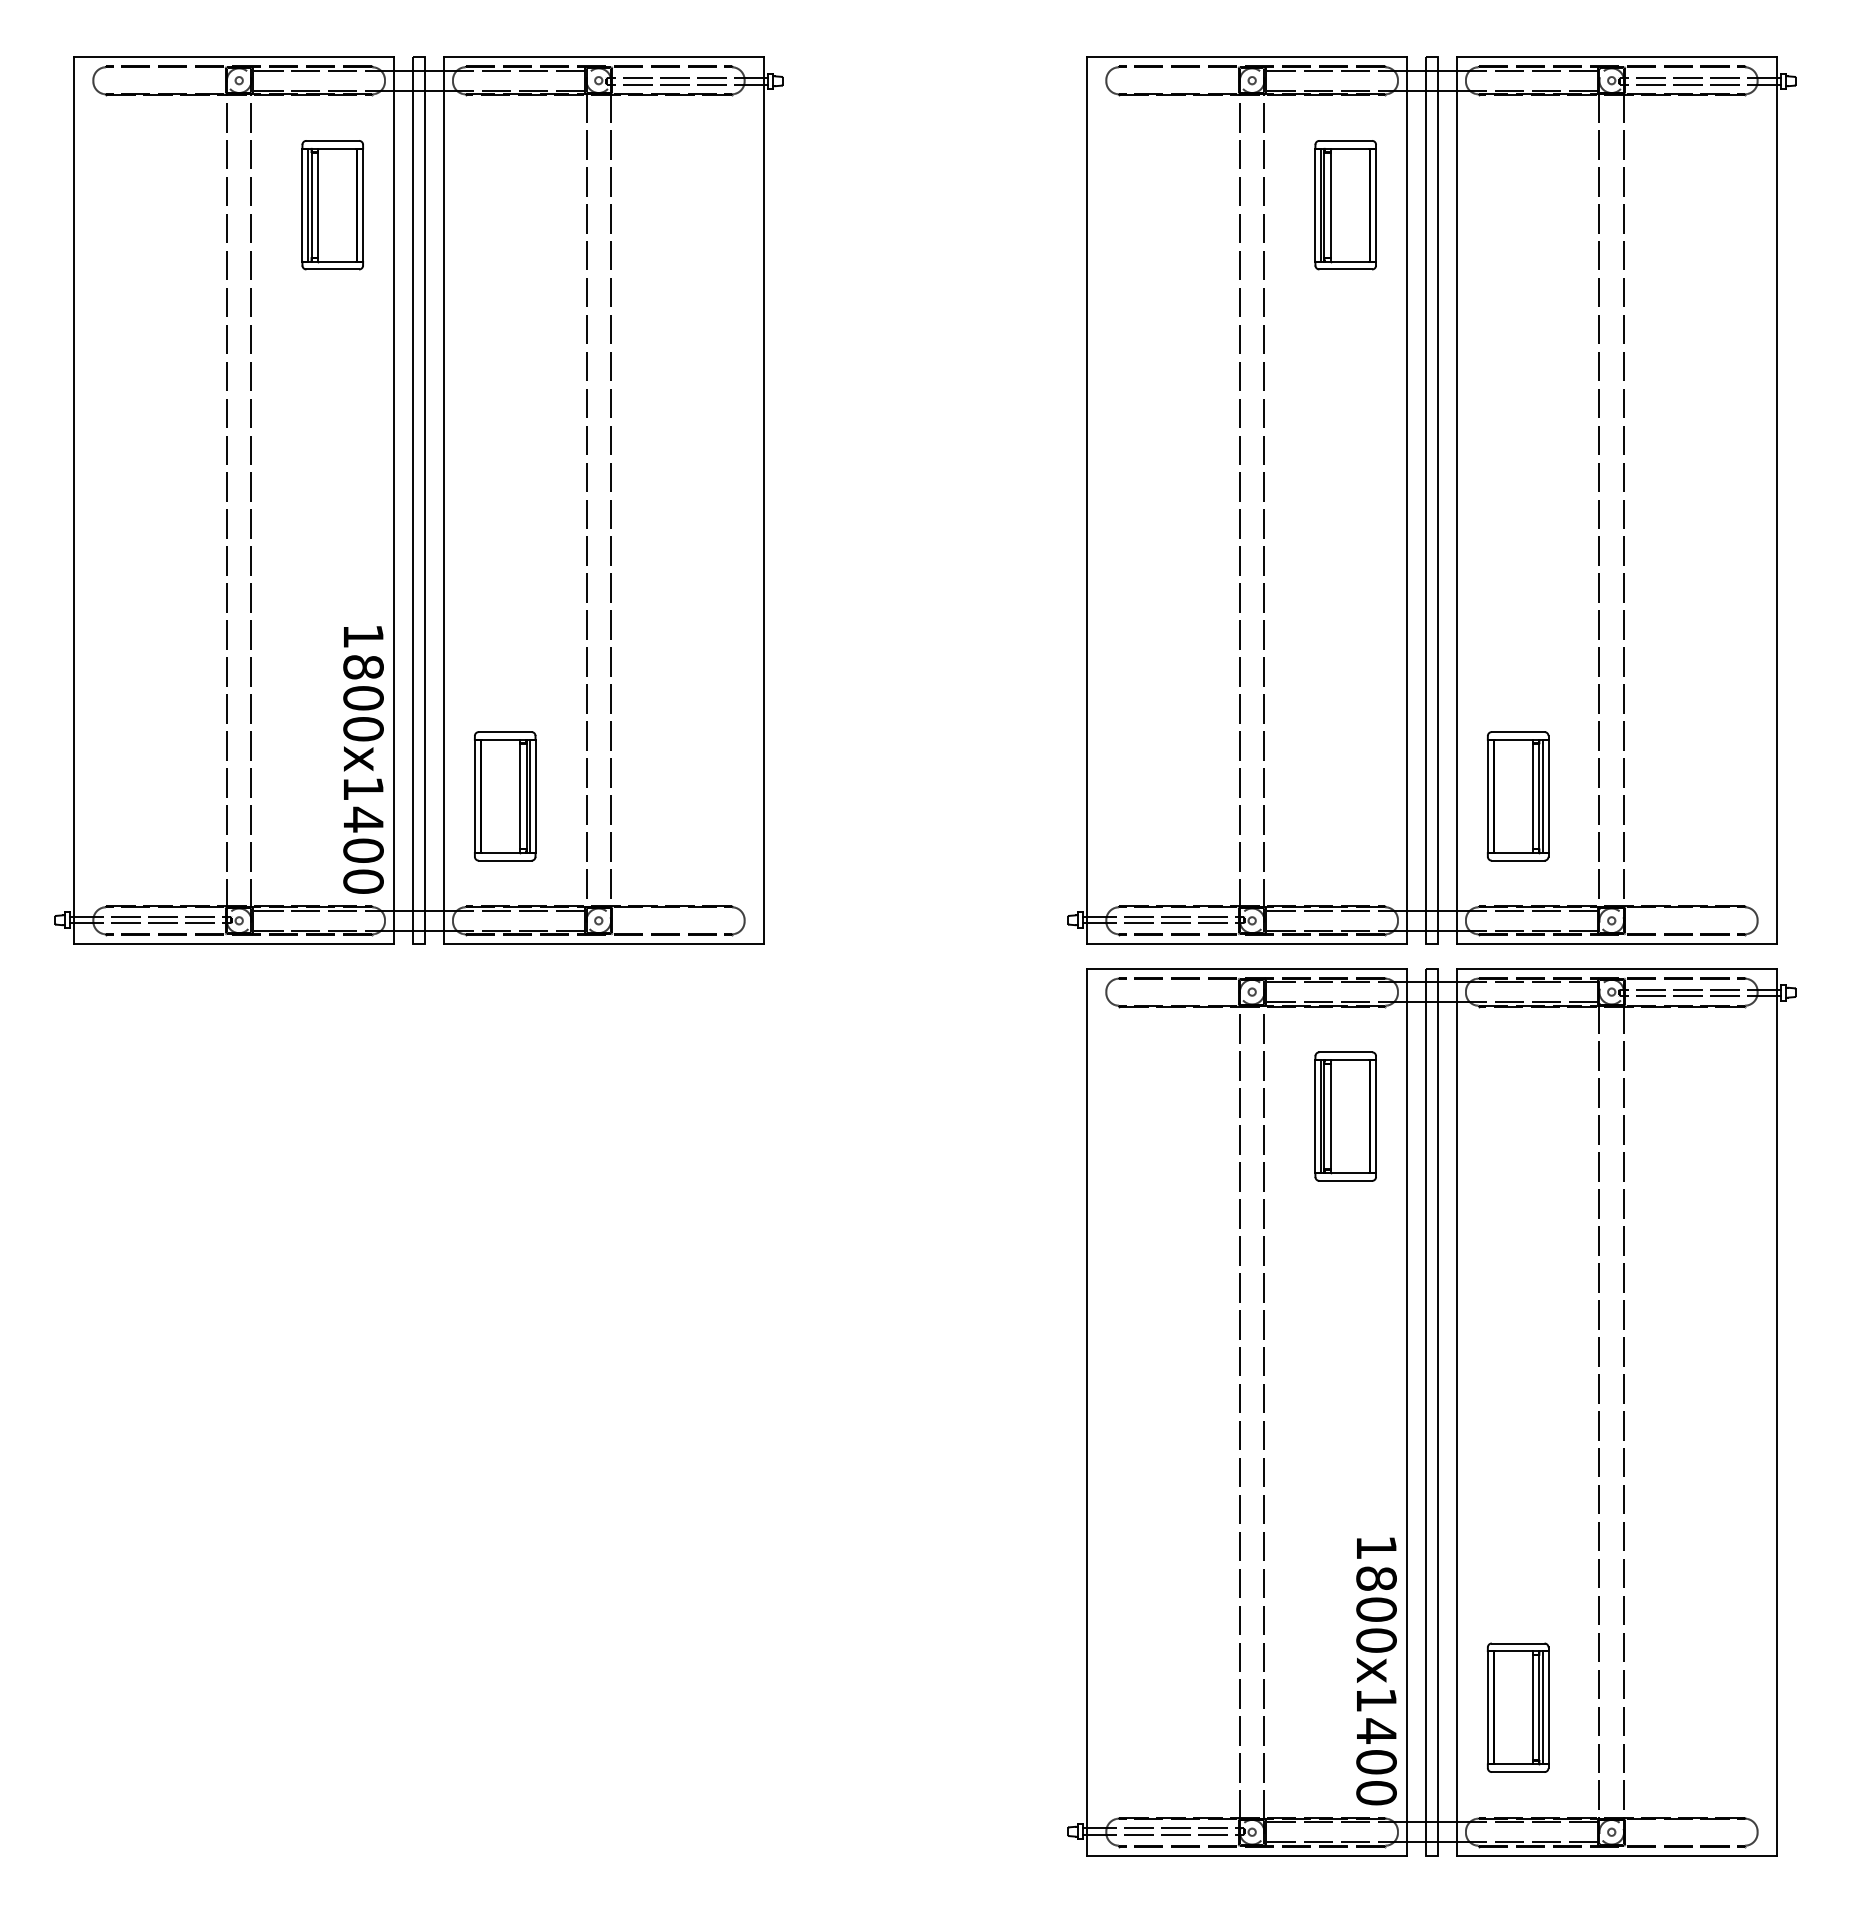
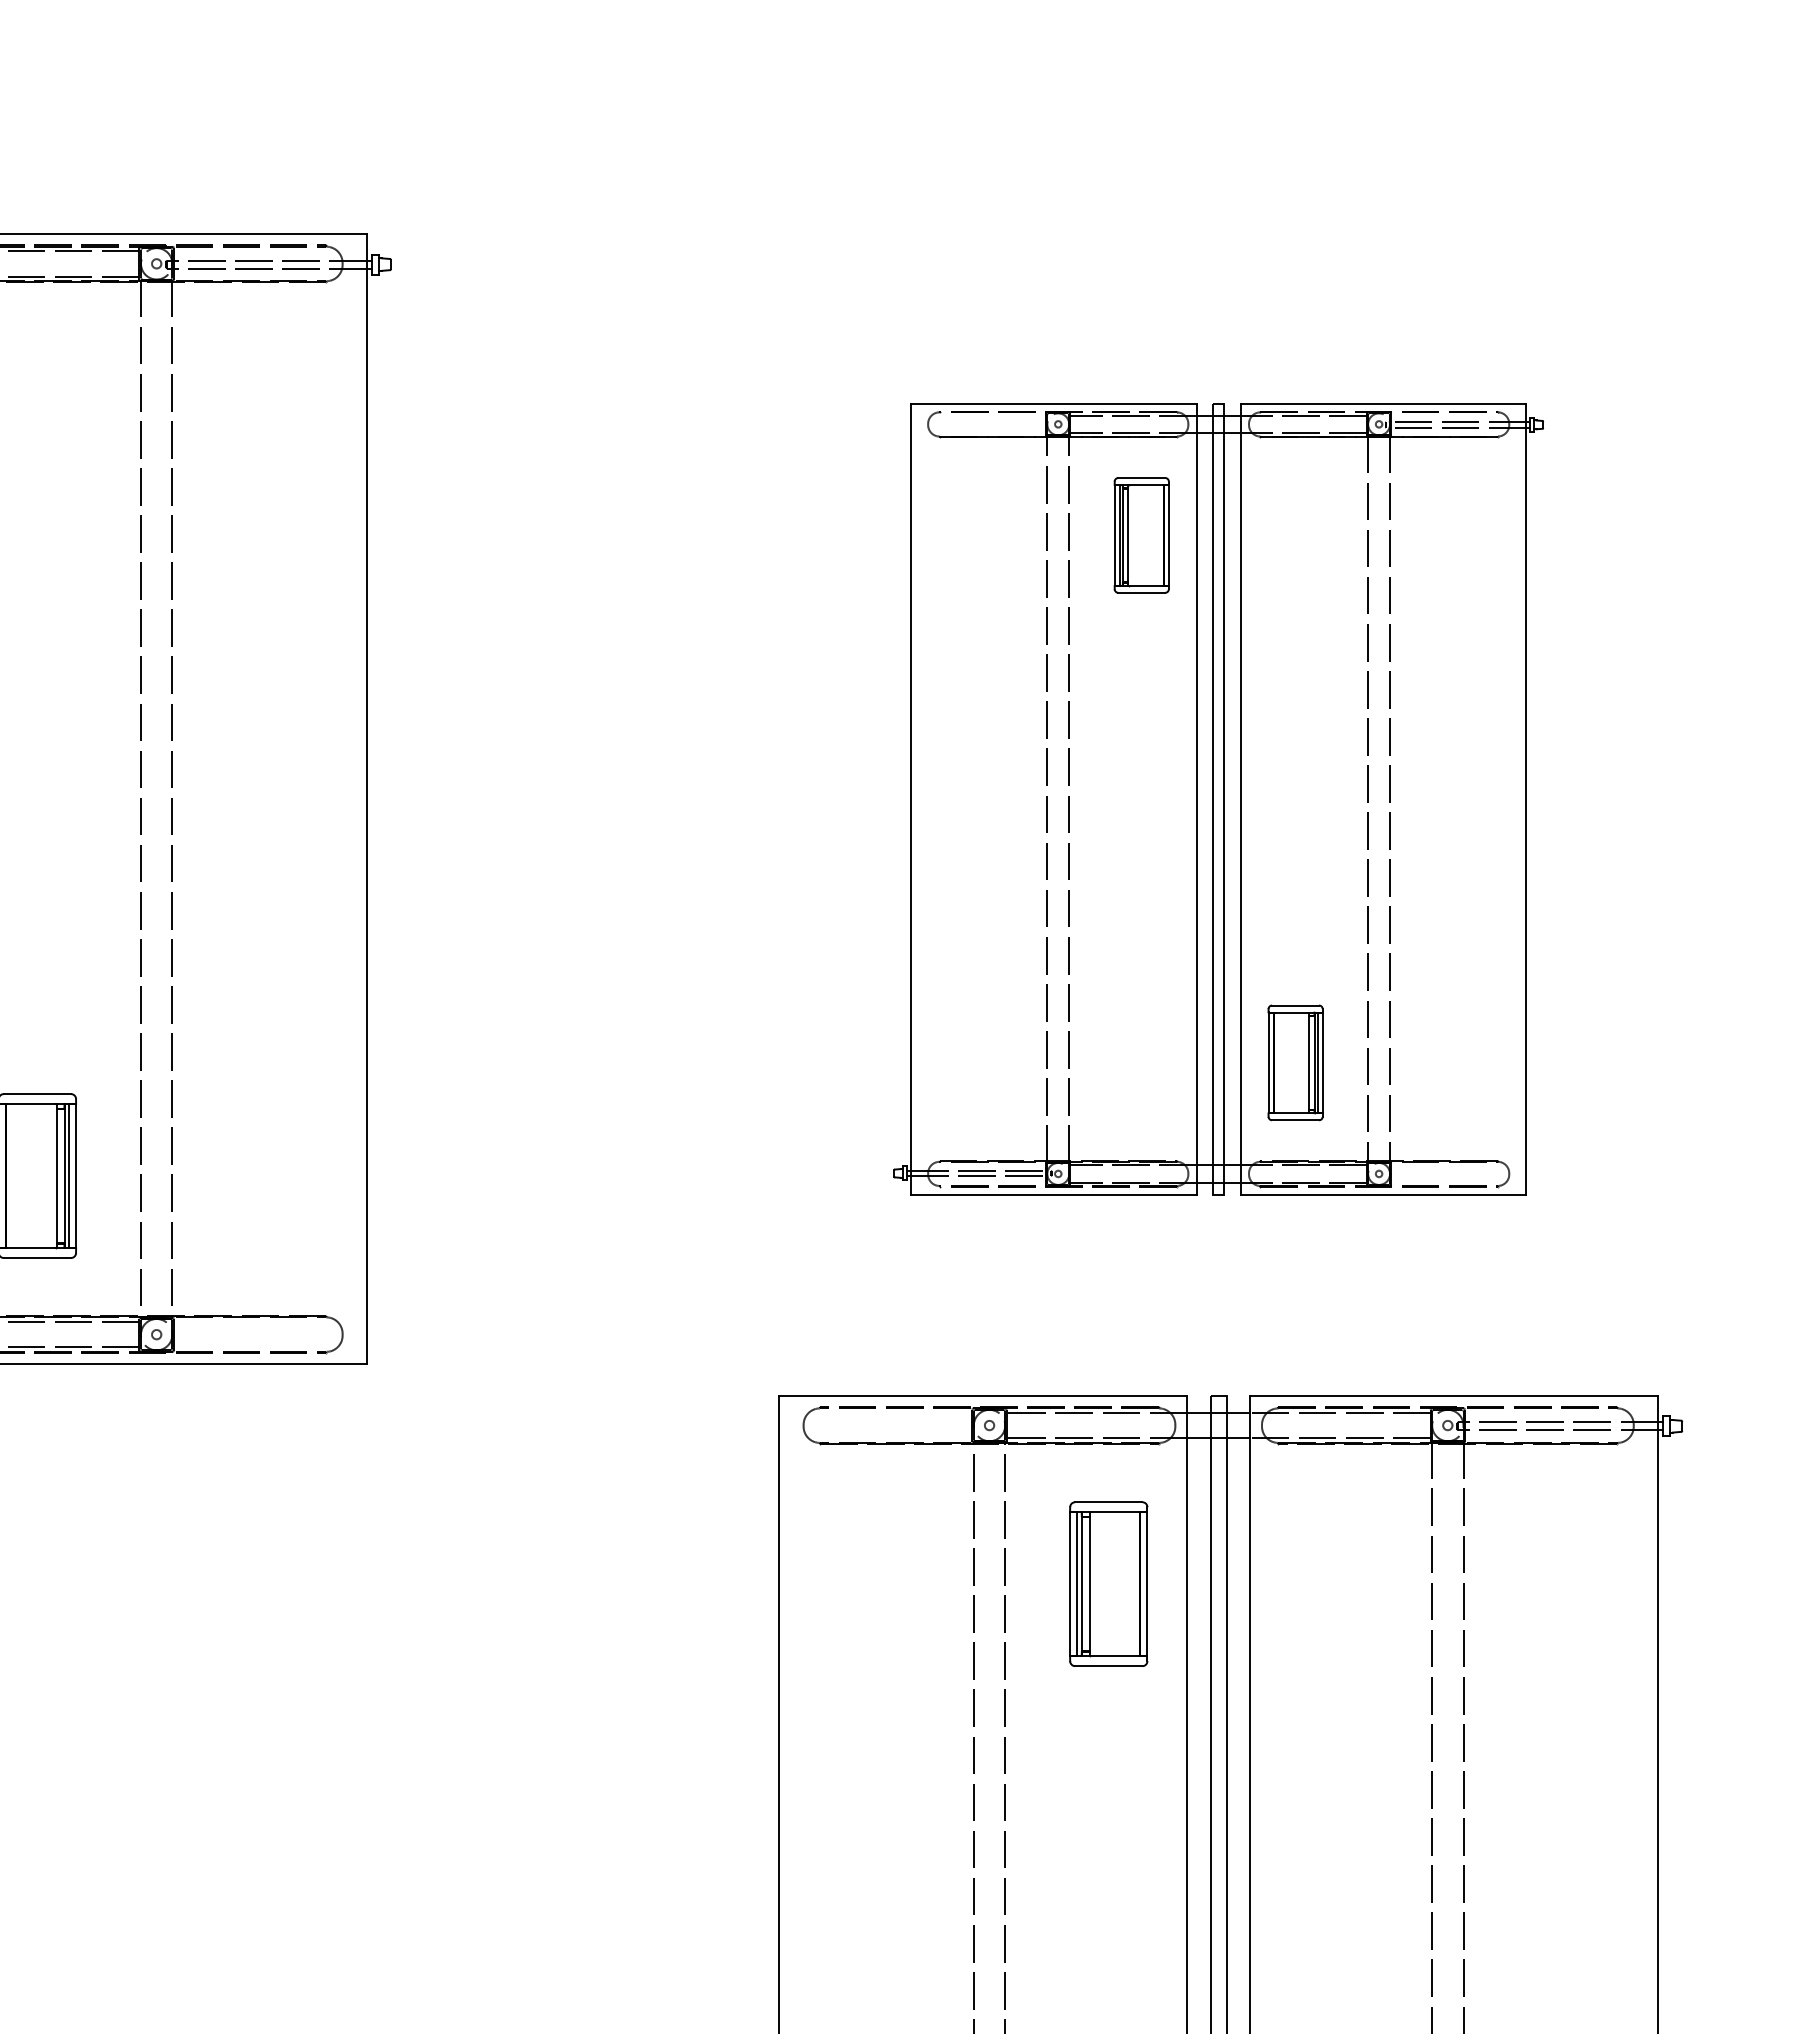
part: (1431, 500) -> (1218, 798), size x0.7

